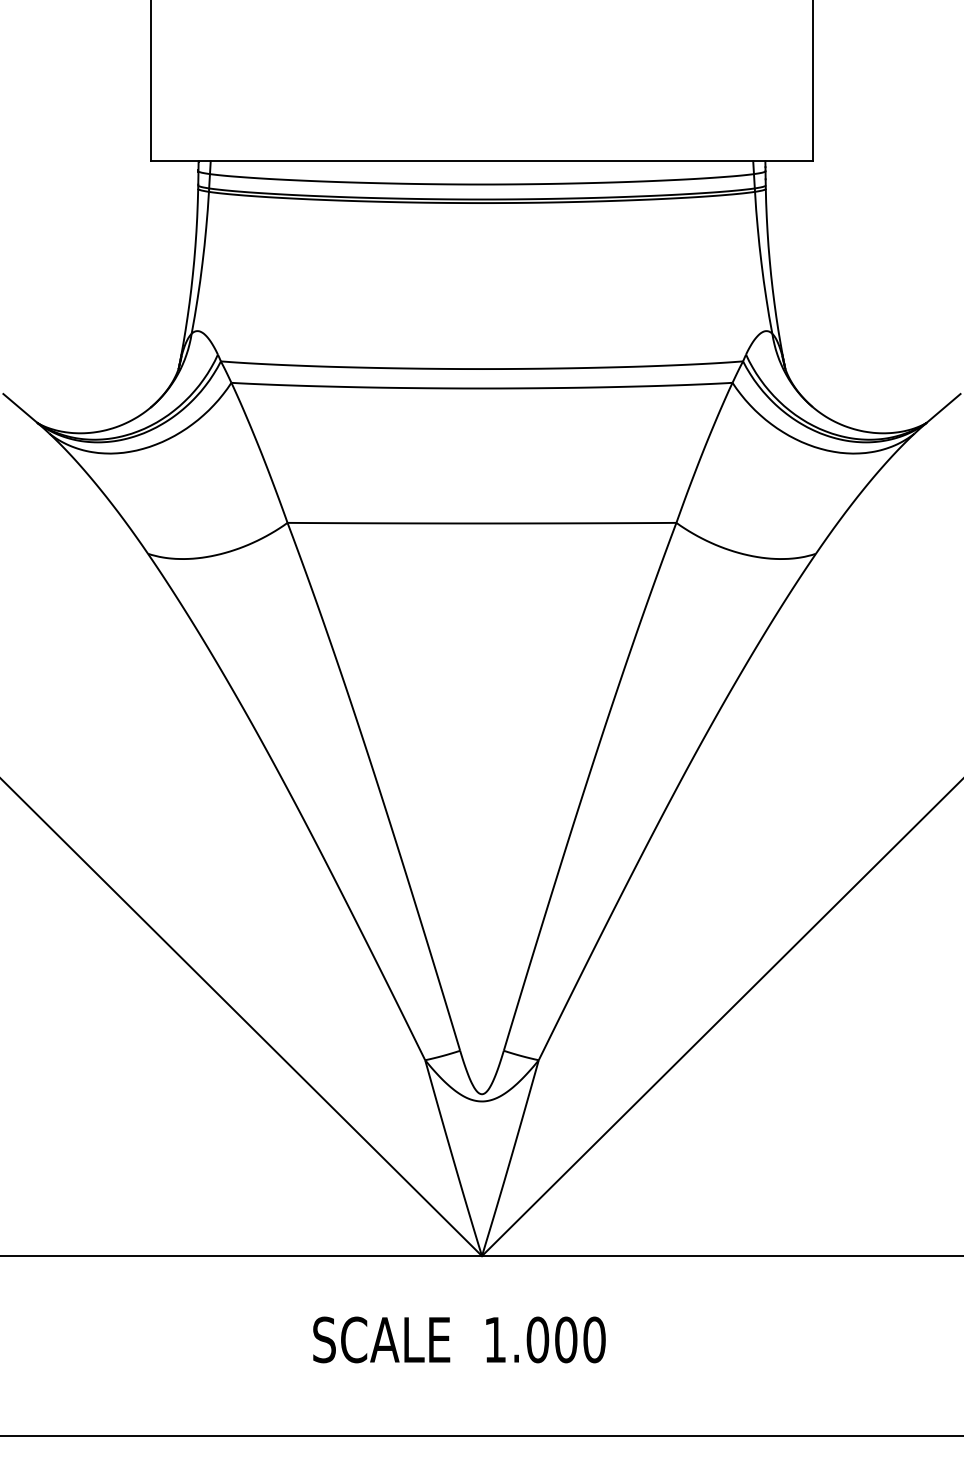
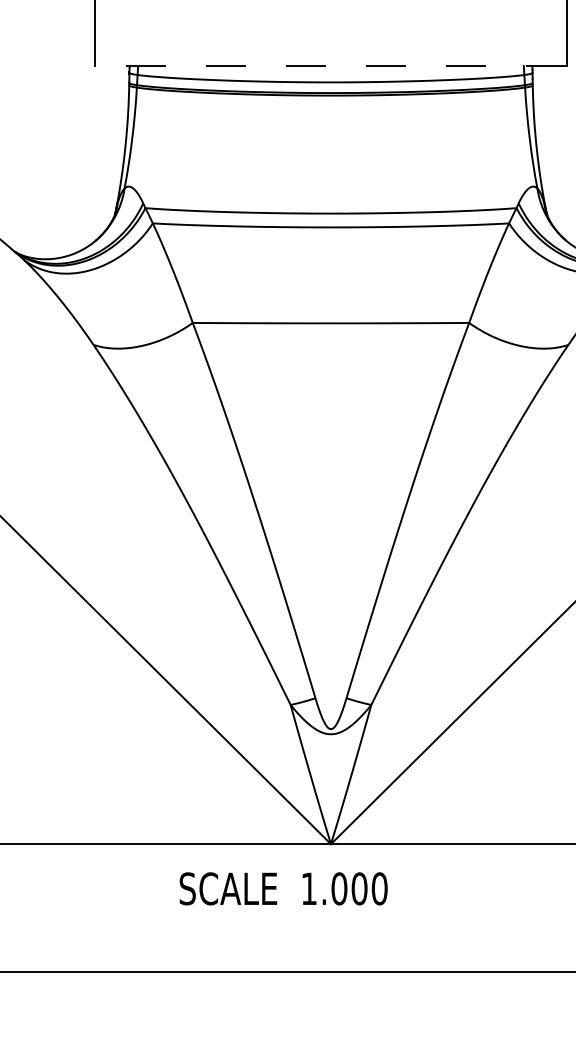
line: (481, 161) -> (330, 66), solid -> dashed
text: (459, 1339) -> (283, 888), moved

